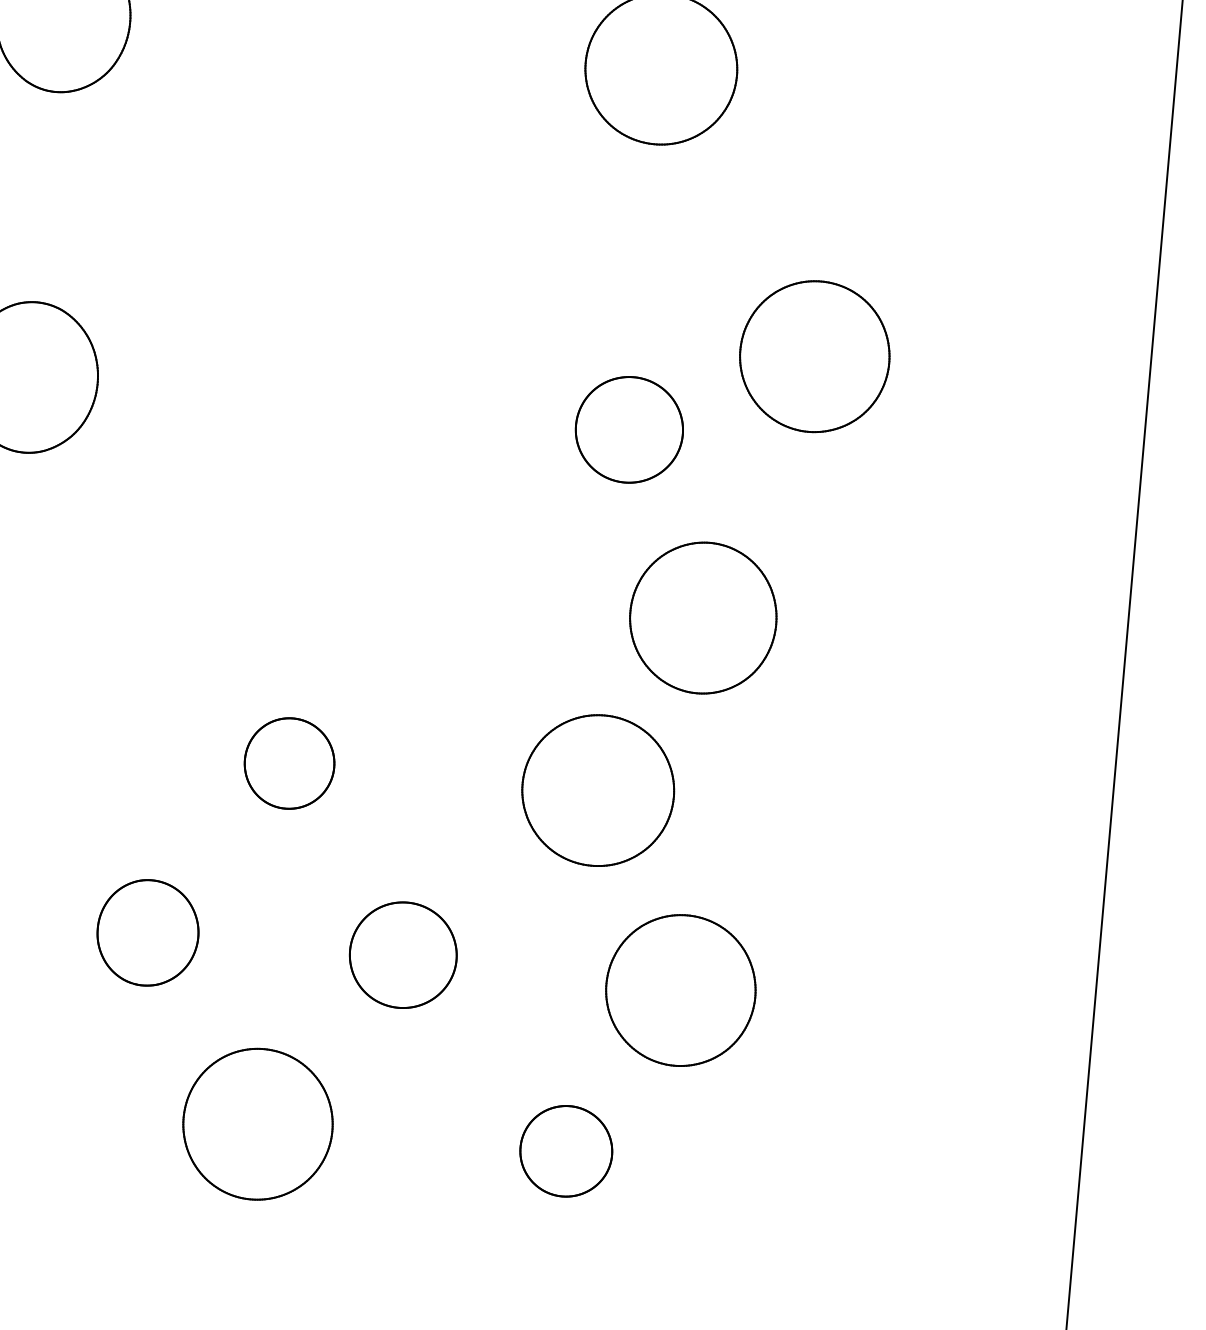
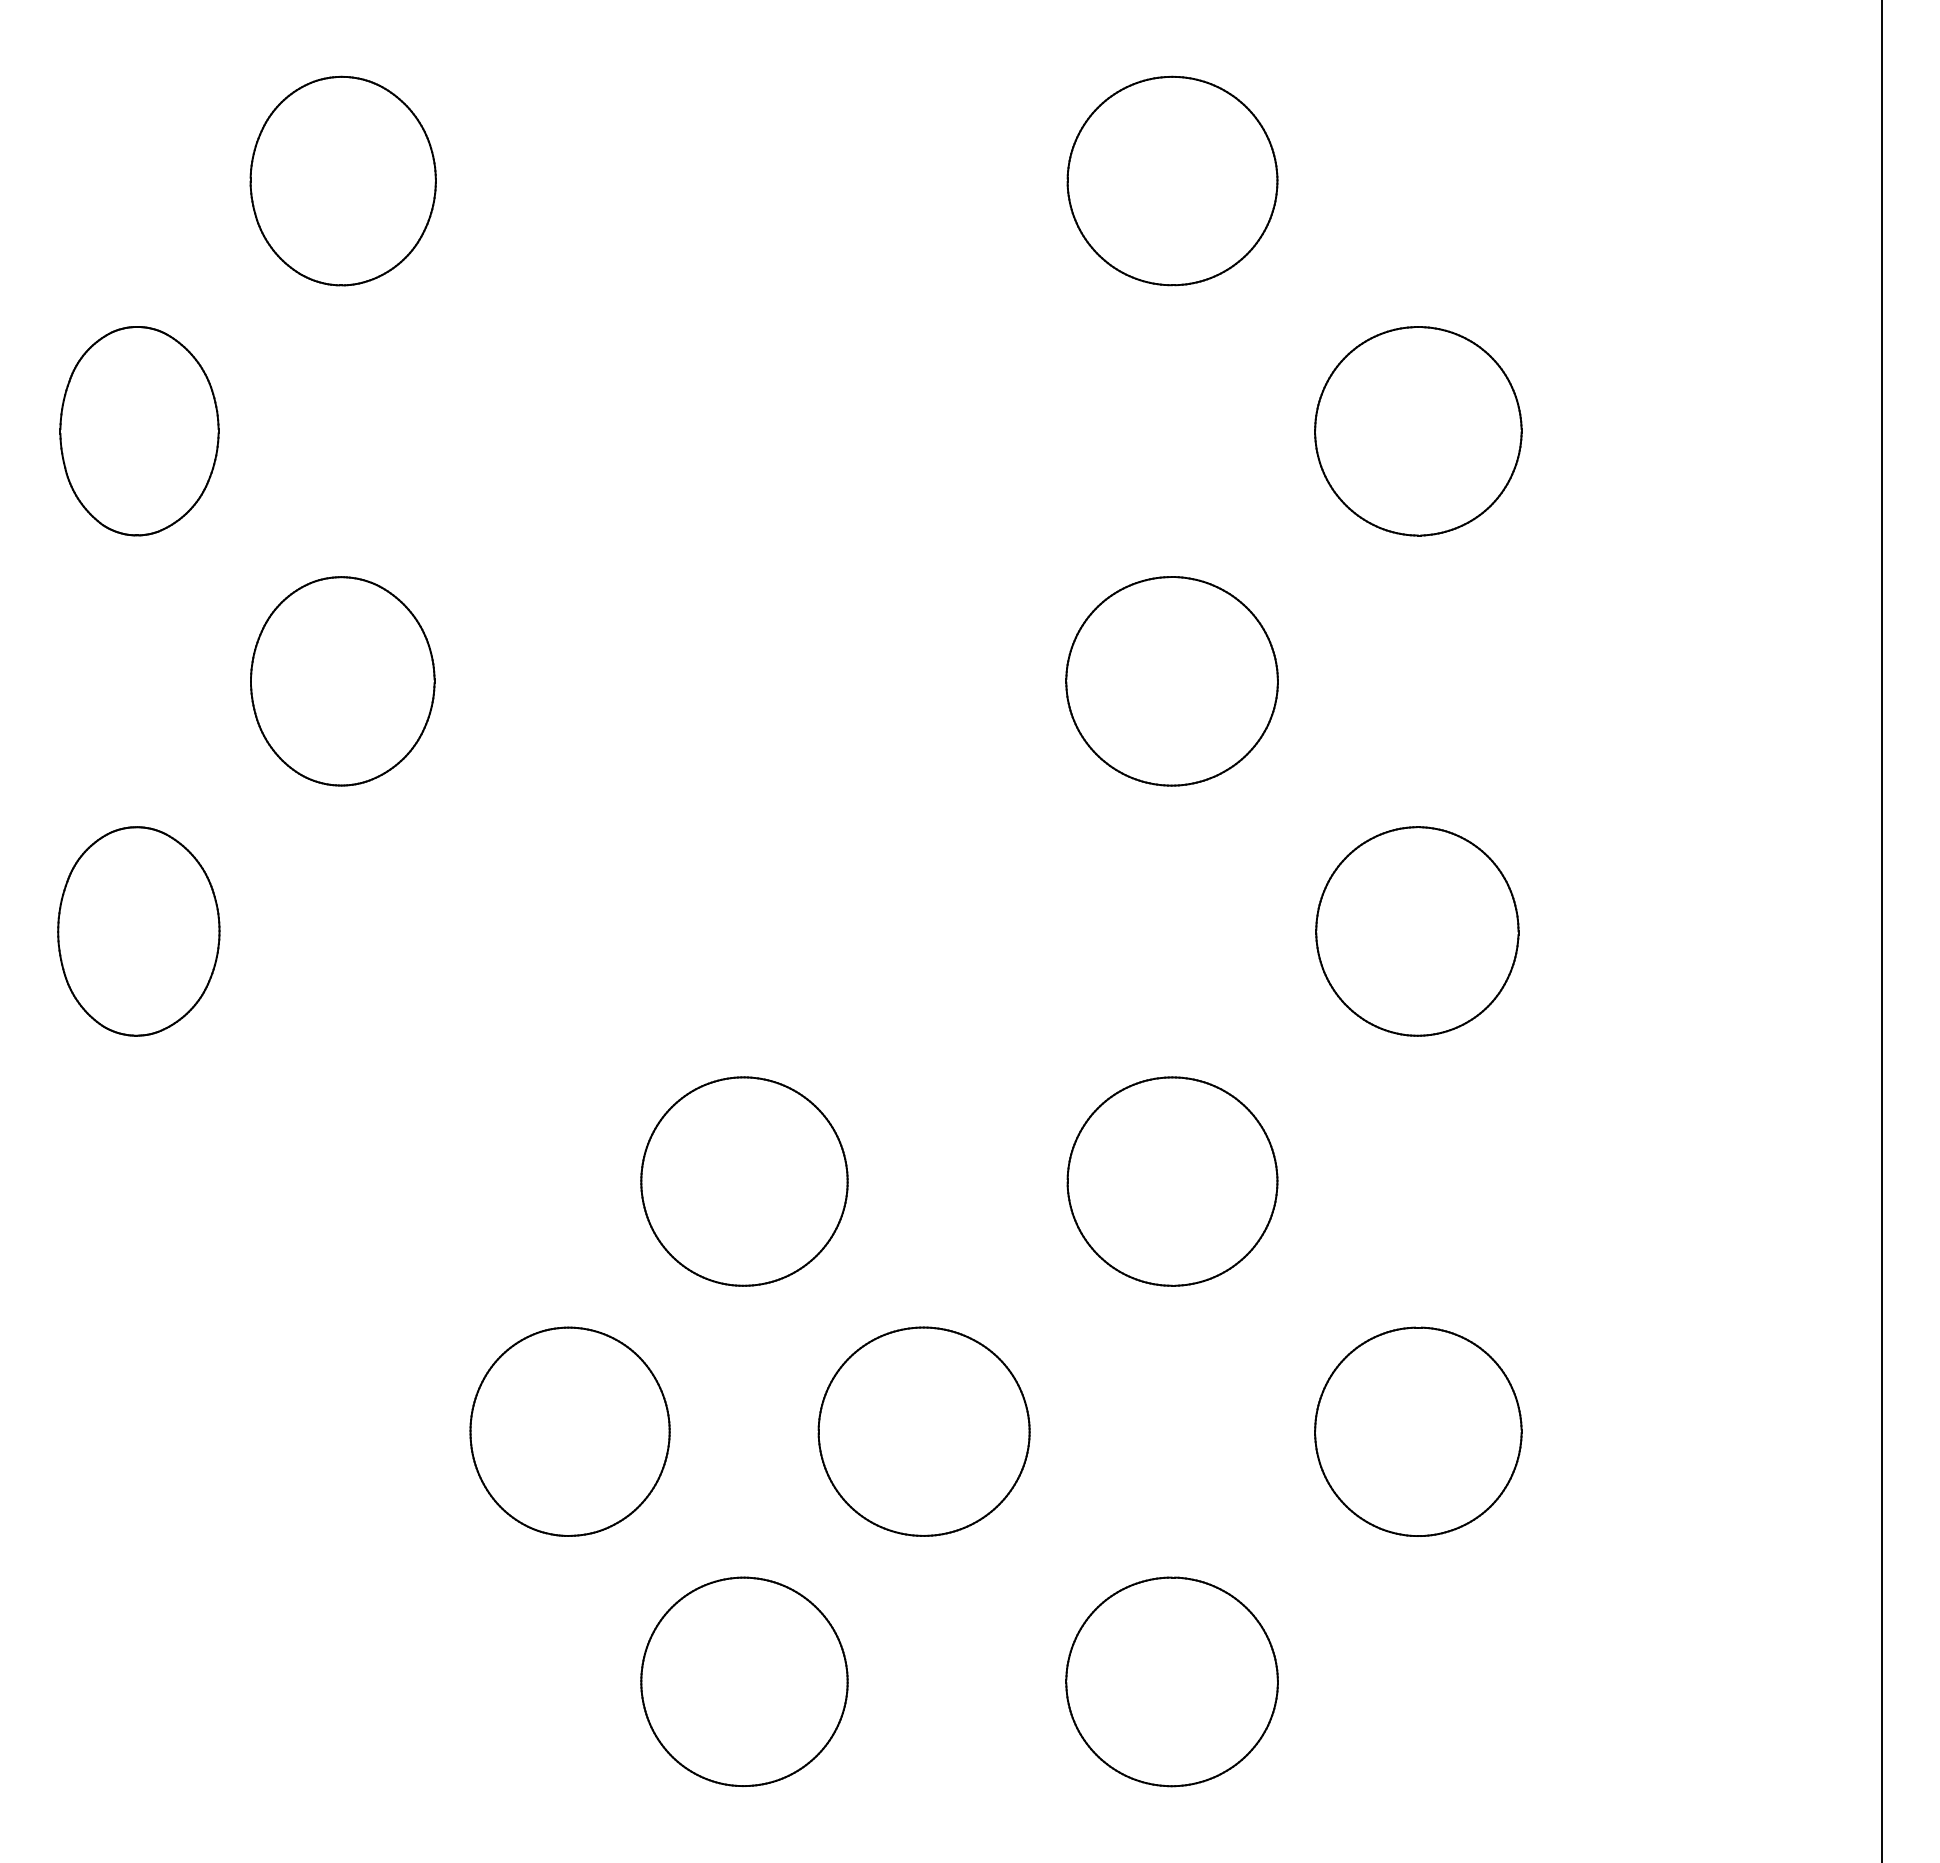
part: (814, 356) -> (1418, 431), moved
part: (629, 429) -> (1171, 681), size x1.43
part: (703, 618) -> (1417, 931), moved
part: (289, 763) -> (744, 1181), size x1.67
part: (147, 932) -> (569, 1431), size x1.43
part: (402, 955) -> (923, 1431), size x1.43
part: (680, 990) -> (1418, 1431), moved
part: (565, 1151) -> (1171, 1681), size x1.67

